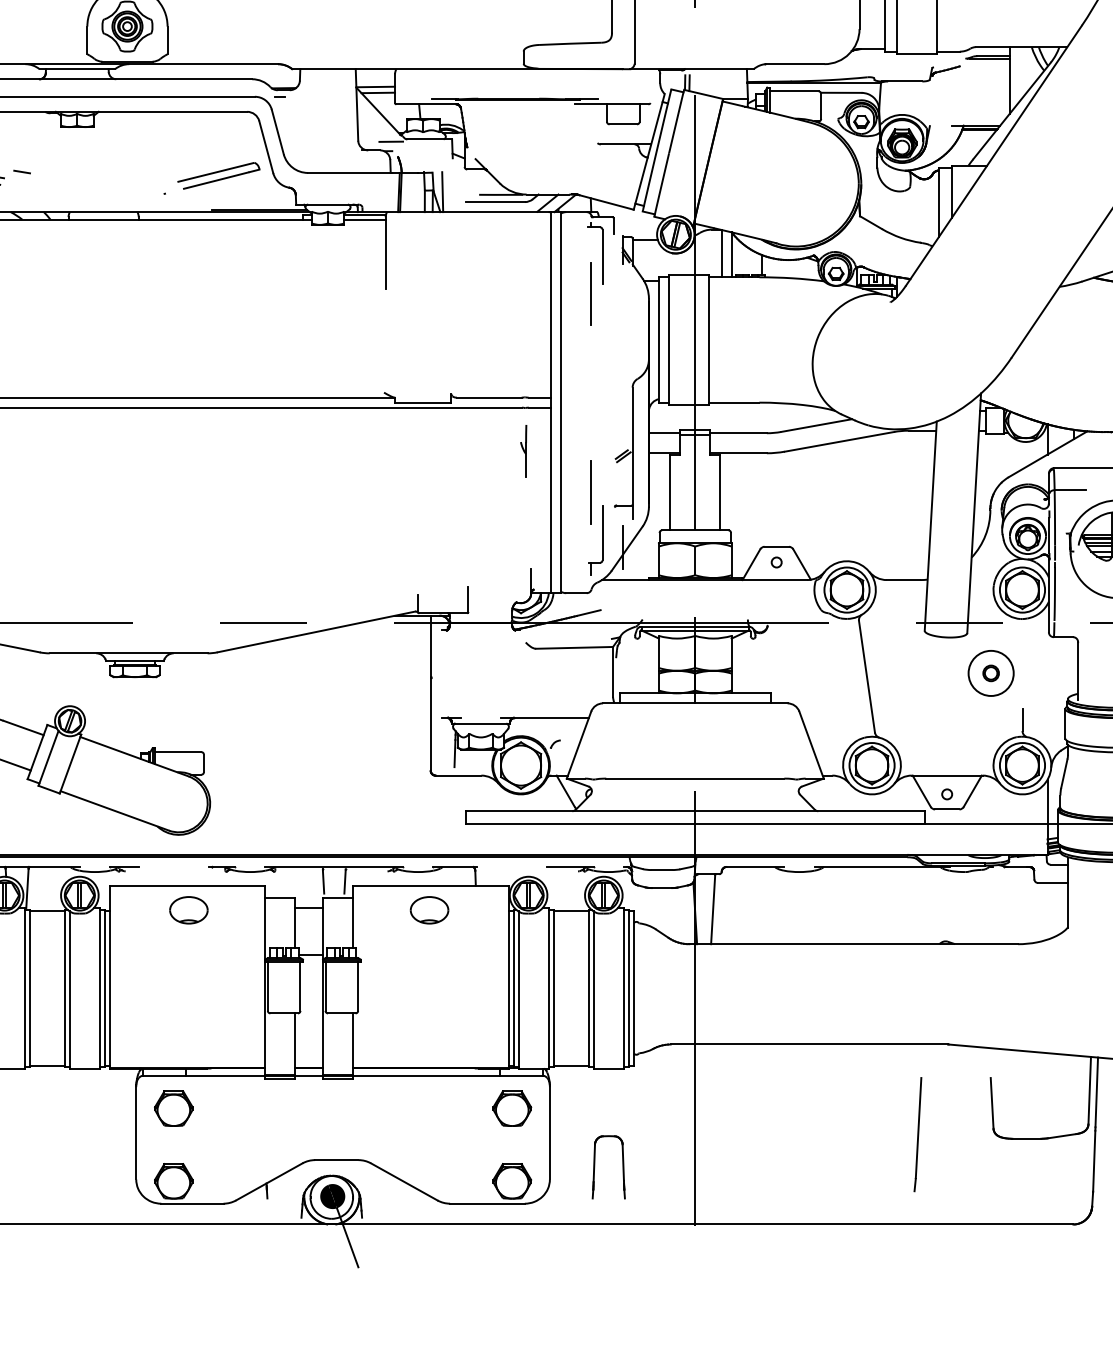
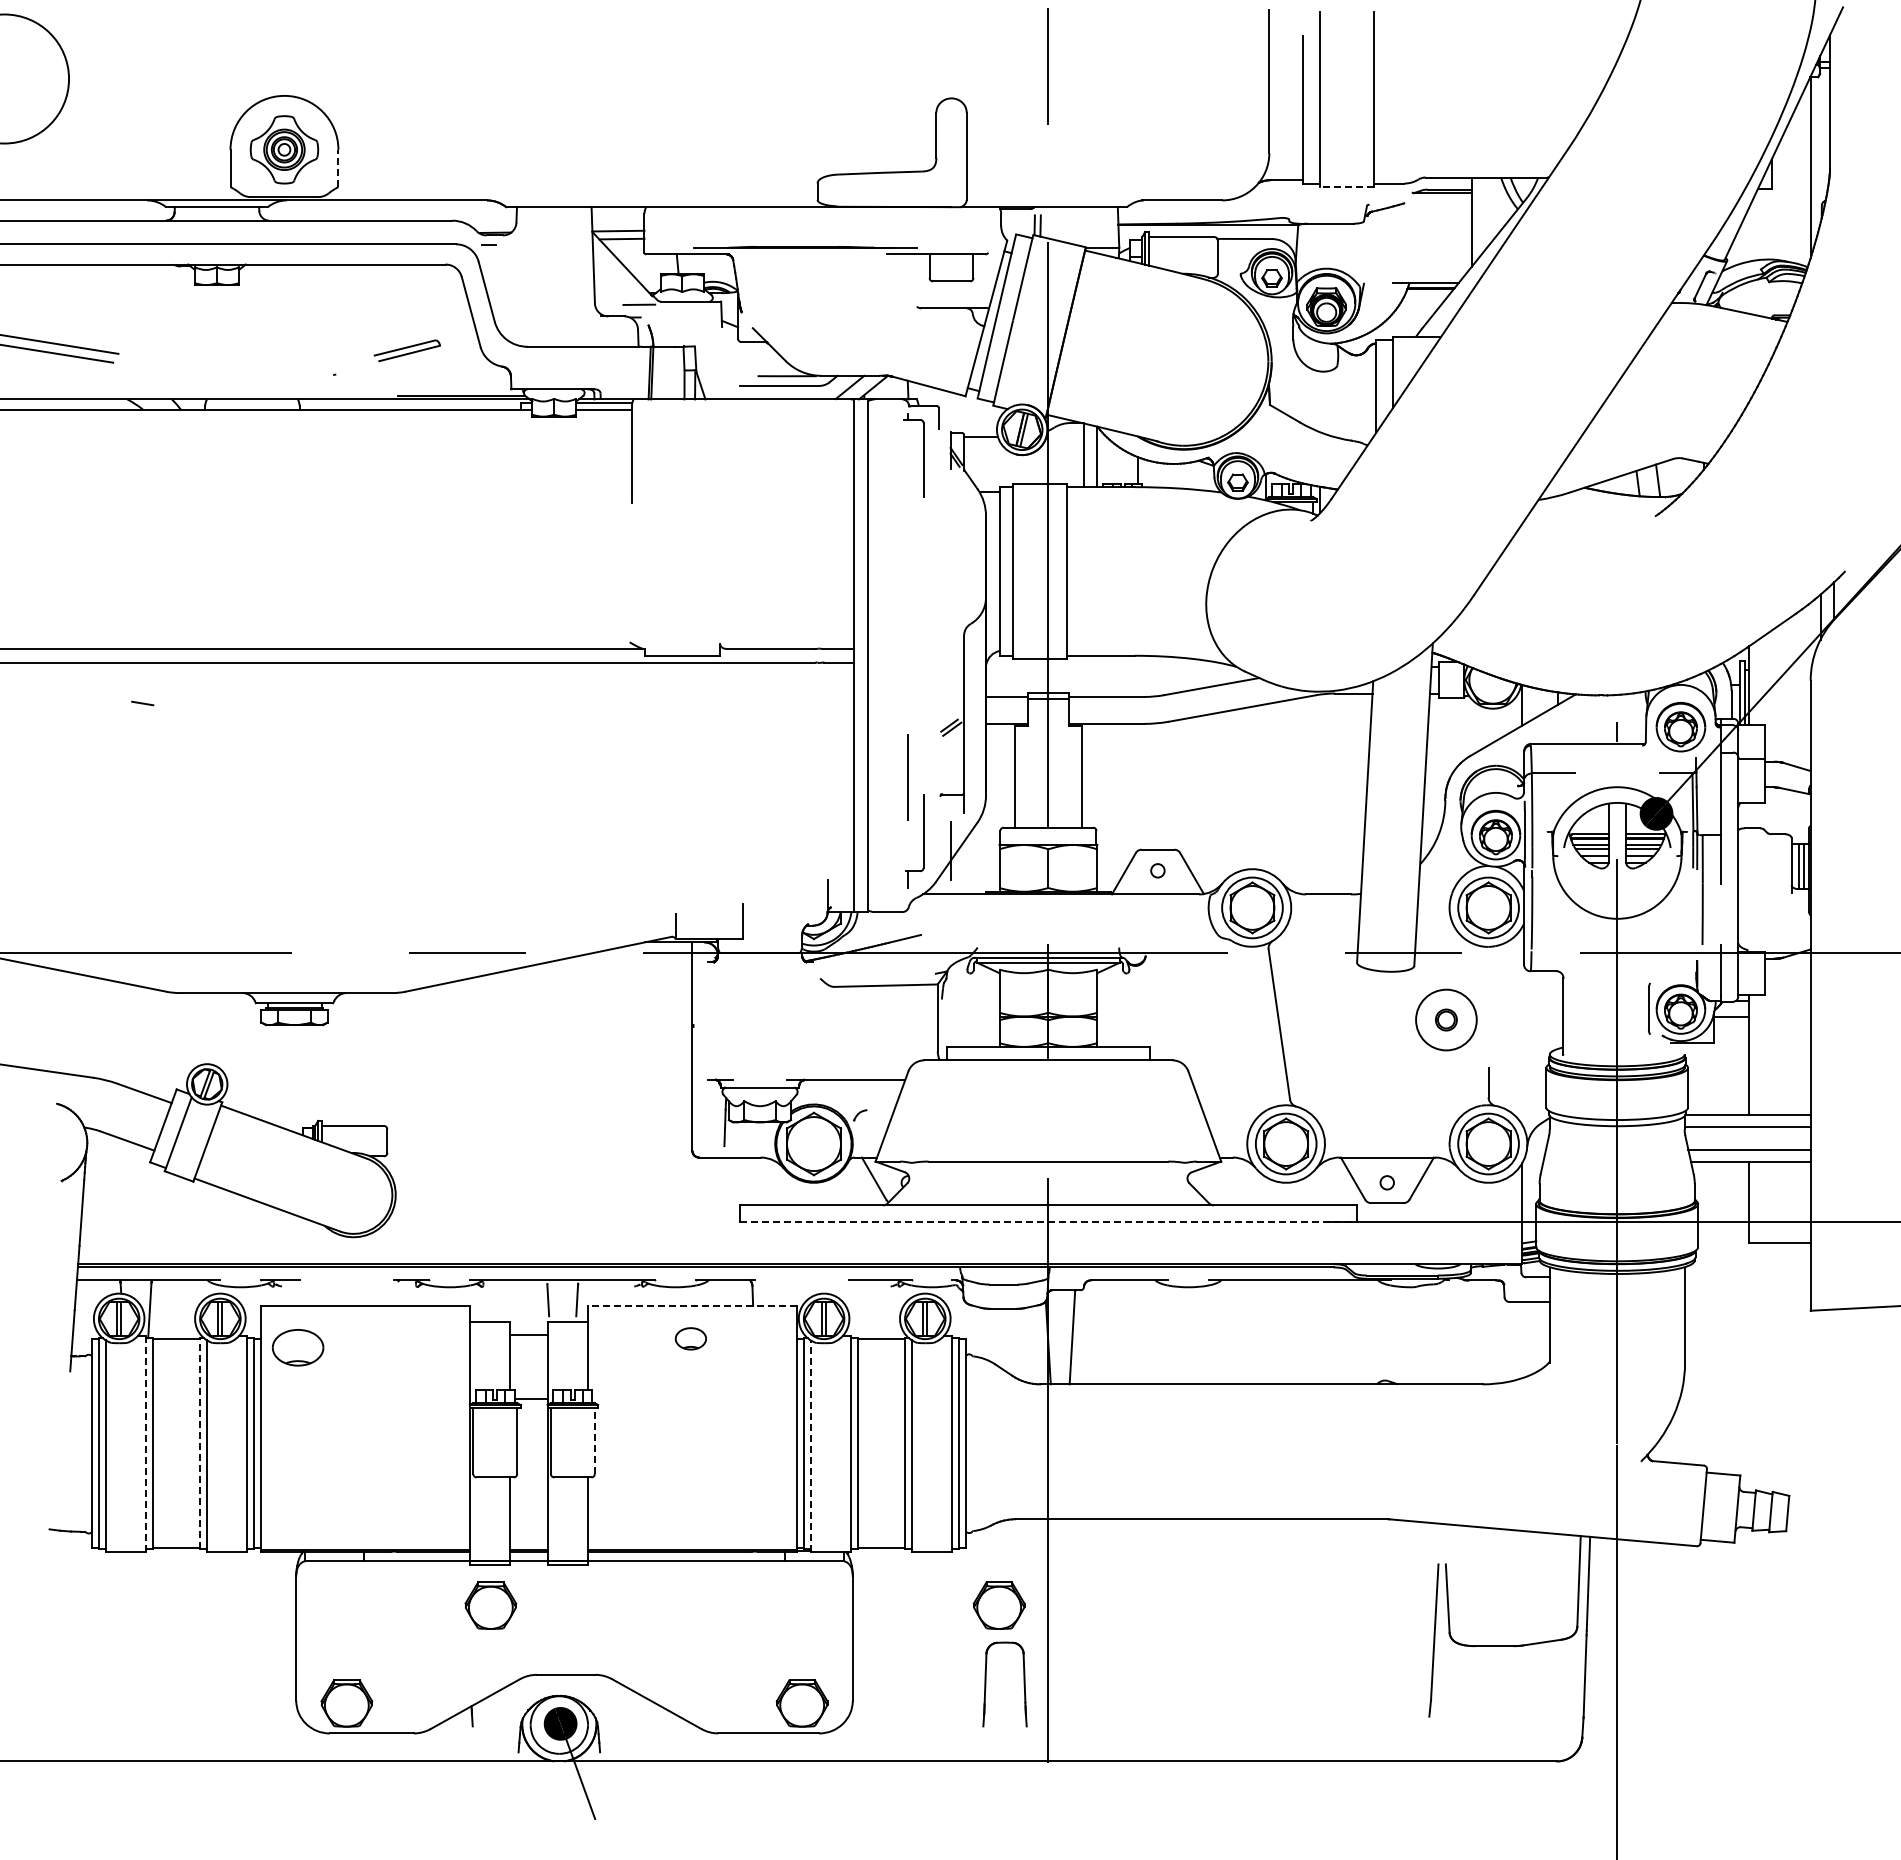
line: (167, 40) -> (338, 168), solid -> dashed
line: (916, 53) -> (1346, 186), solid -> dashed
line: (21, 172) -> (142, 703), moved
part: (218, 175) -> (406, 350), size x0.6
line: (442, 192) -> (708, 372), removed
line: (591, 293) -> (908, 509), removed
part: (523, 450) -> (817, 720), removed
line: (695, 823) -> (1048, 1222), solid -> dashed
line: (430, 885) -> (692, 1305), solid -> dashed
part: (188, 910) -> (297, 1347), moved
part: (429, 910) -> (690, 1338), size x0.6
line: (357, 986) -> (594, 1441), solid -> dashed
line: (24, 988) -> (146, 1443), solid -> dashed
line: (65, 988) -> (200, 1443), solid -> dashed
line: (518, 989) -> (810, 1445), solid -> dashed
part: (173, 1108) -> (490, 1605), moved
part: (511, 1108) -> (998, 1605), moved
line: (917, 1134) -> (1433, 1640), moved
part: (595, 1167) -> (986, 1684), moved

